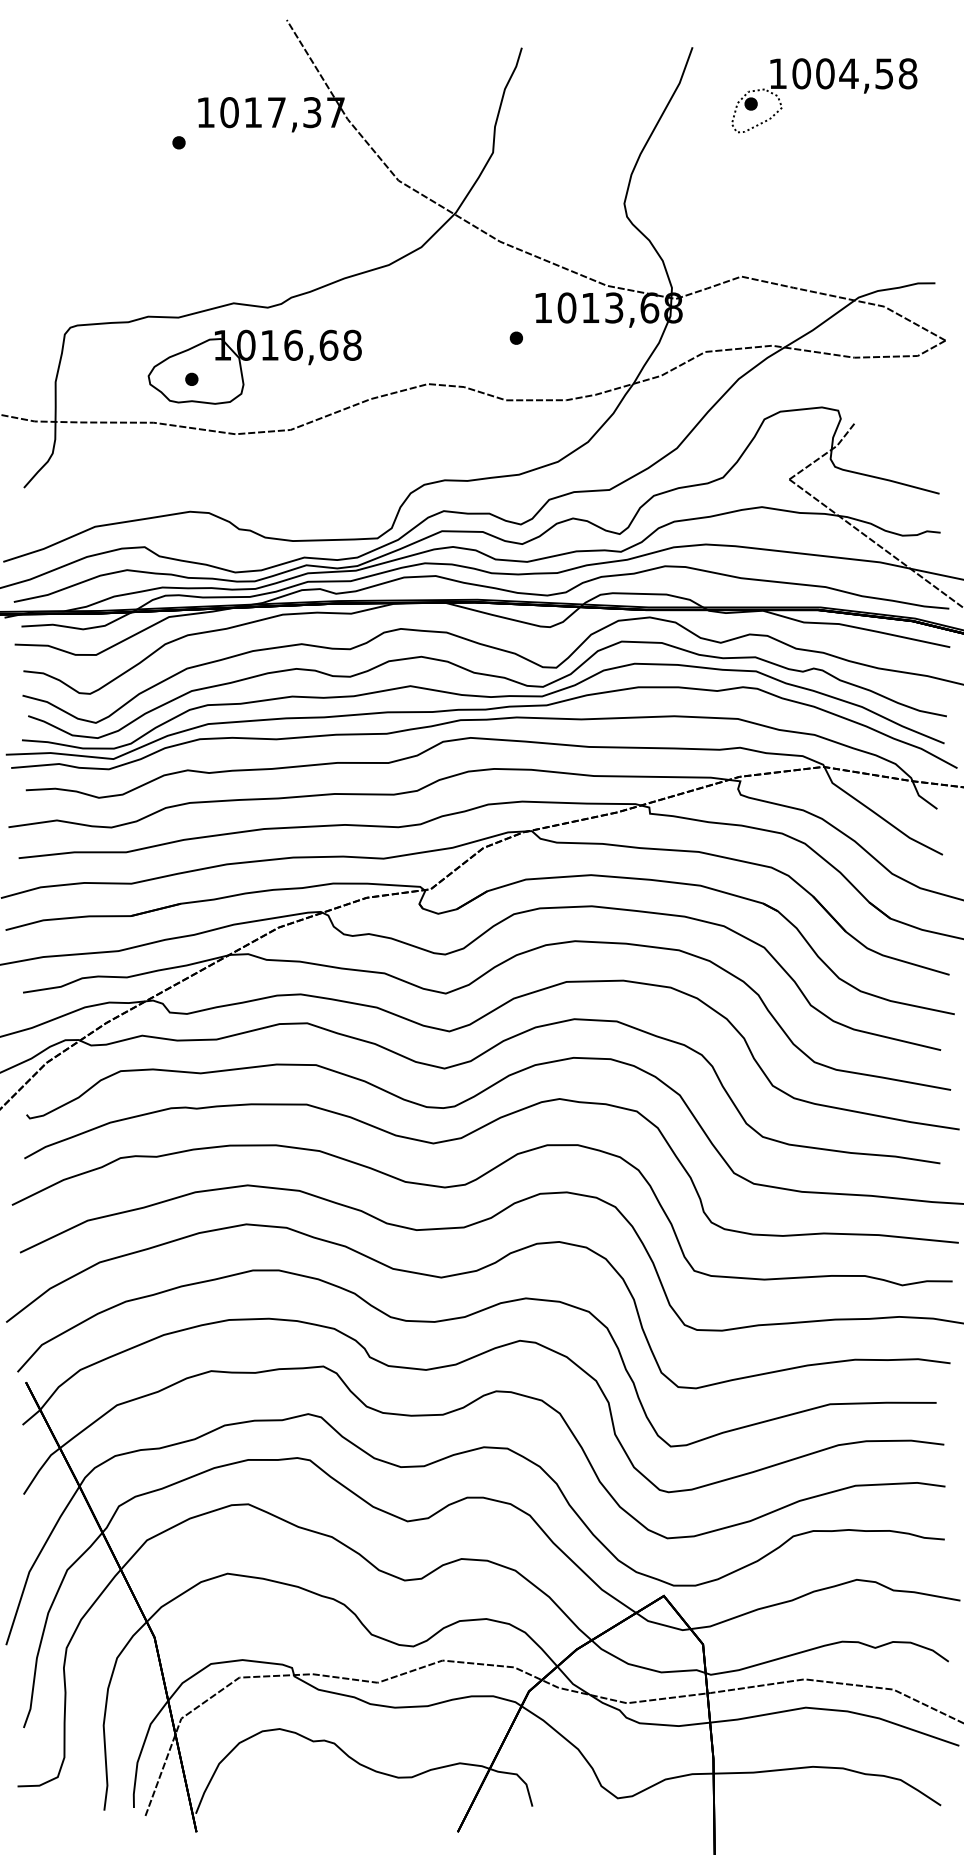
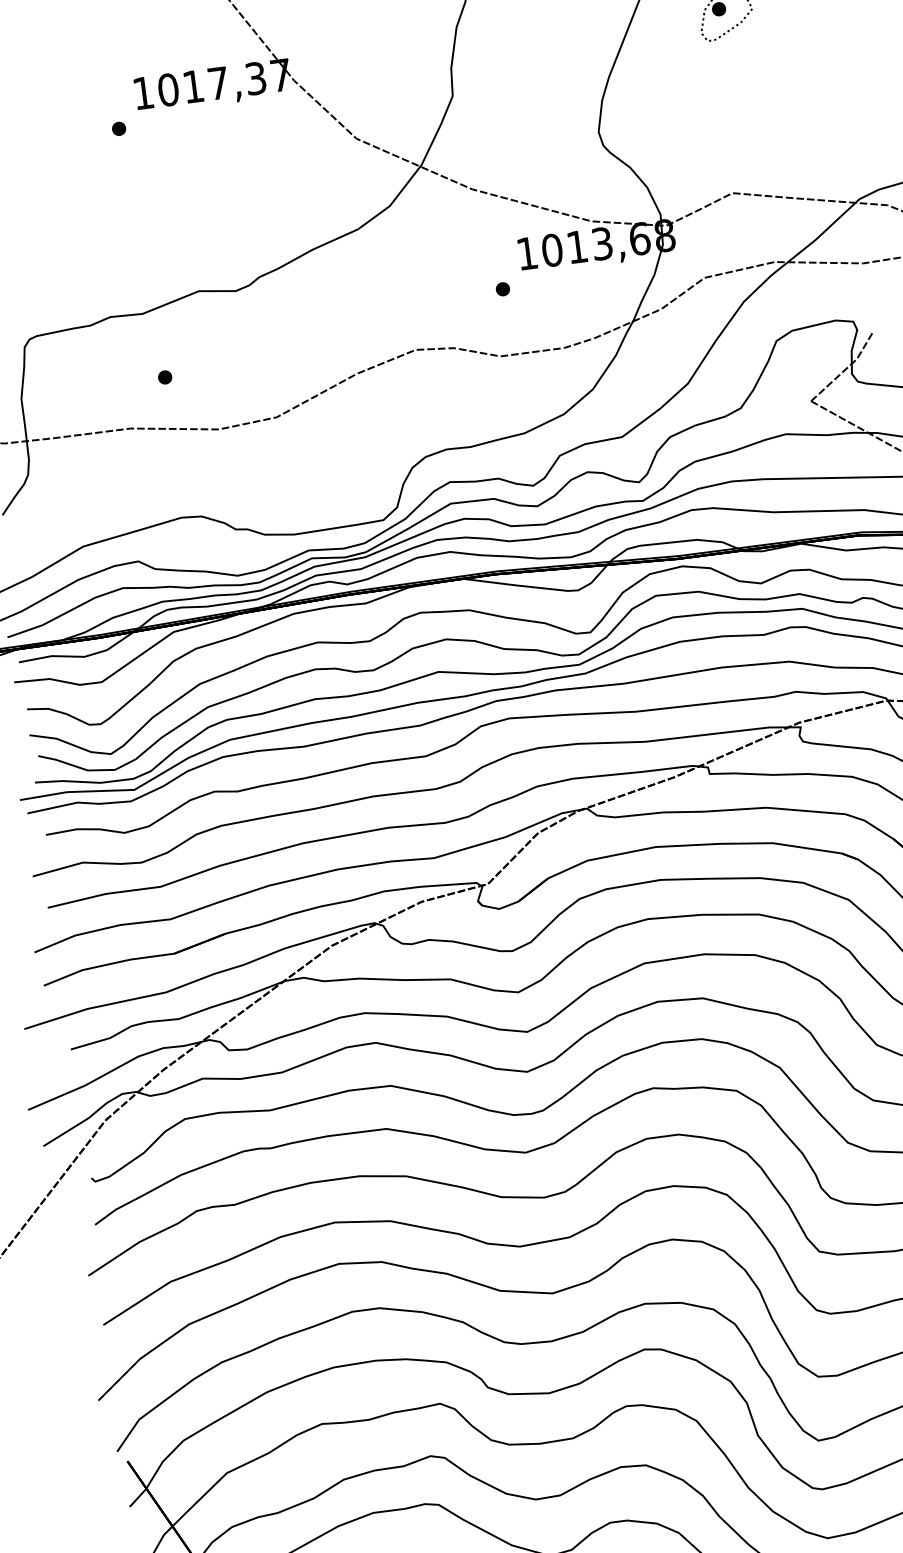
part: (251, 359) -> (225, 348), removed

